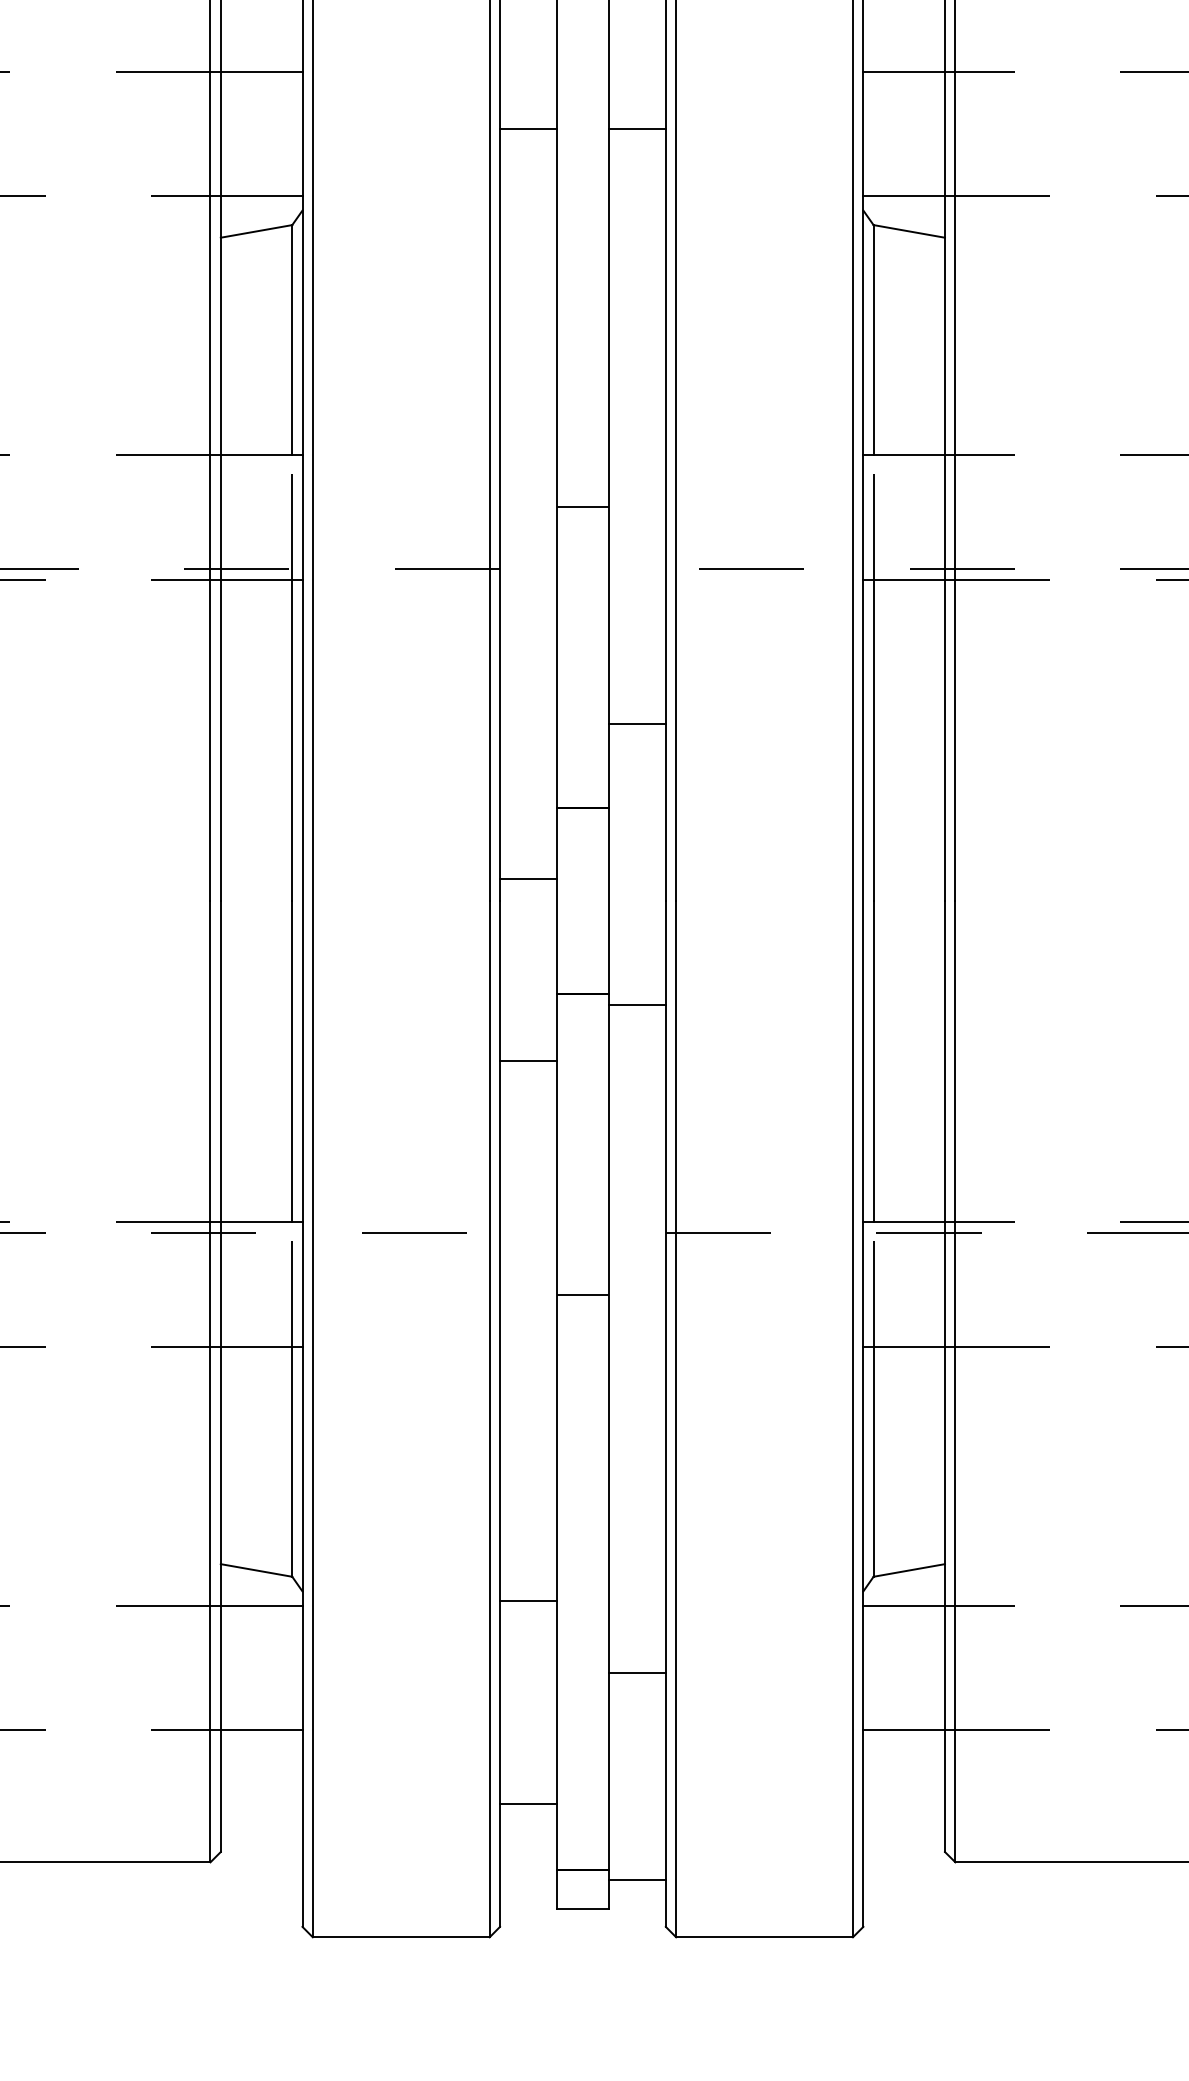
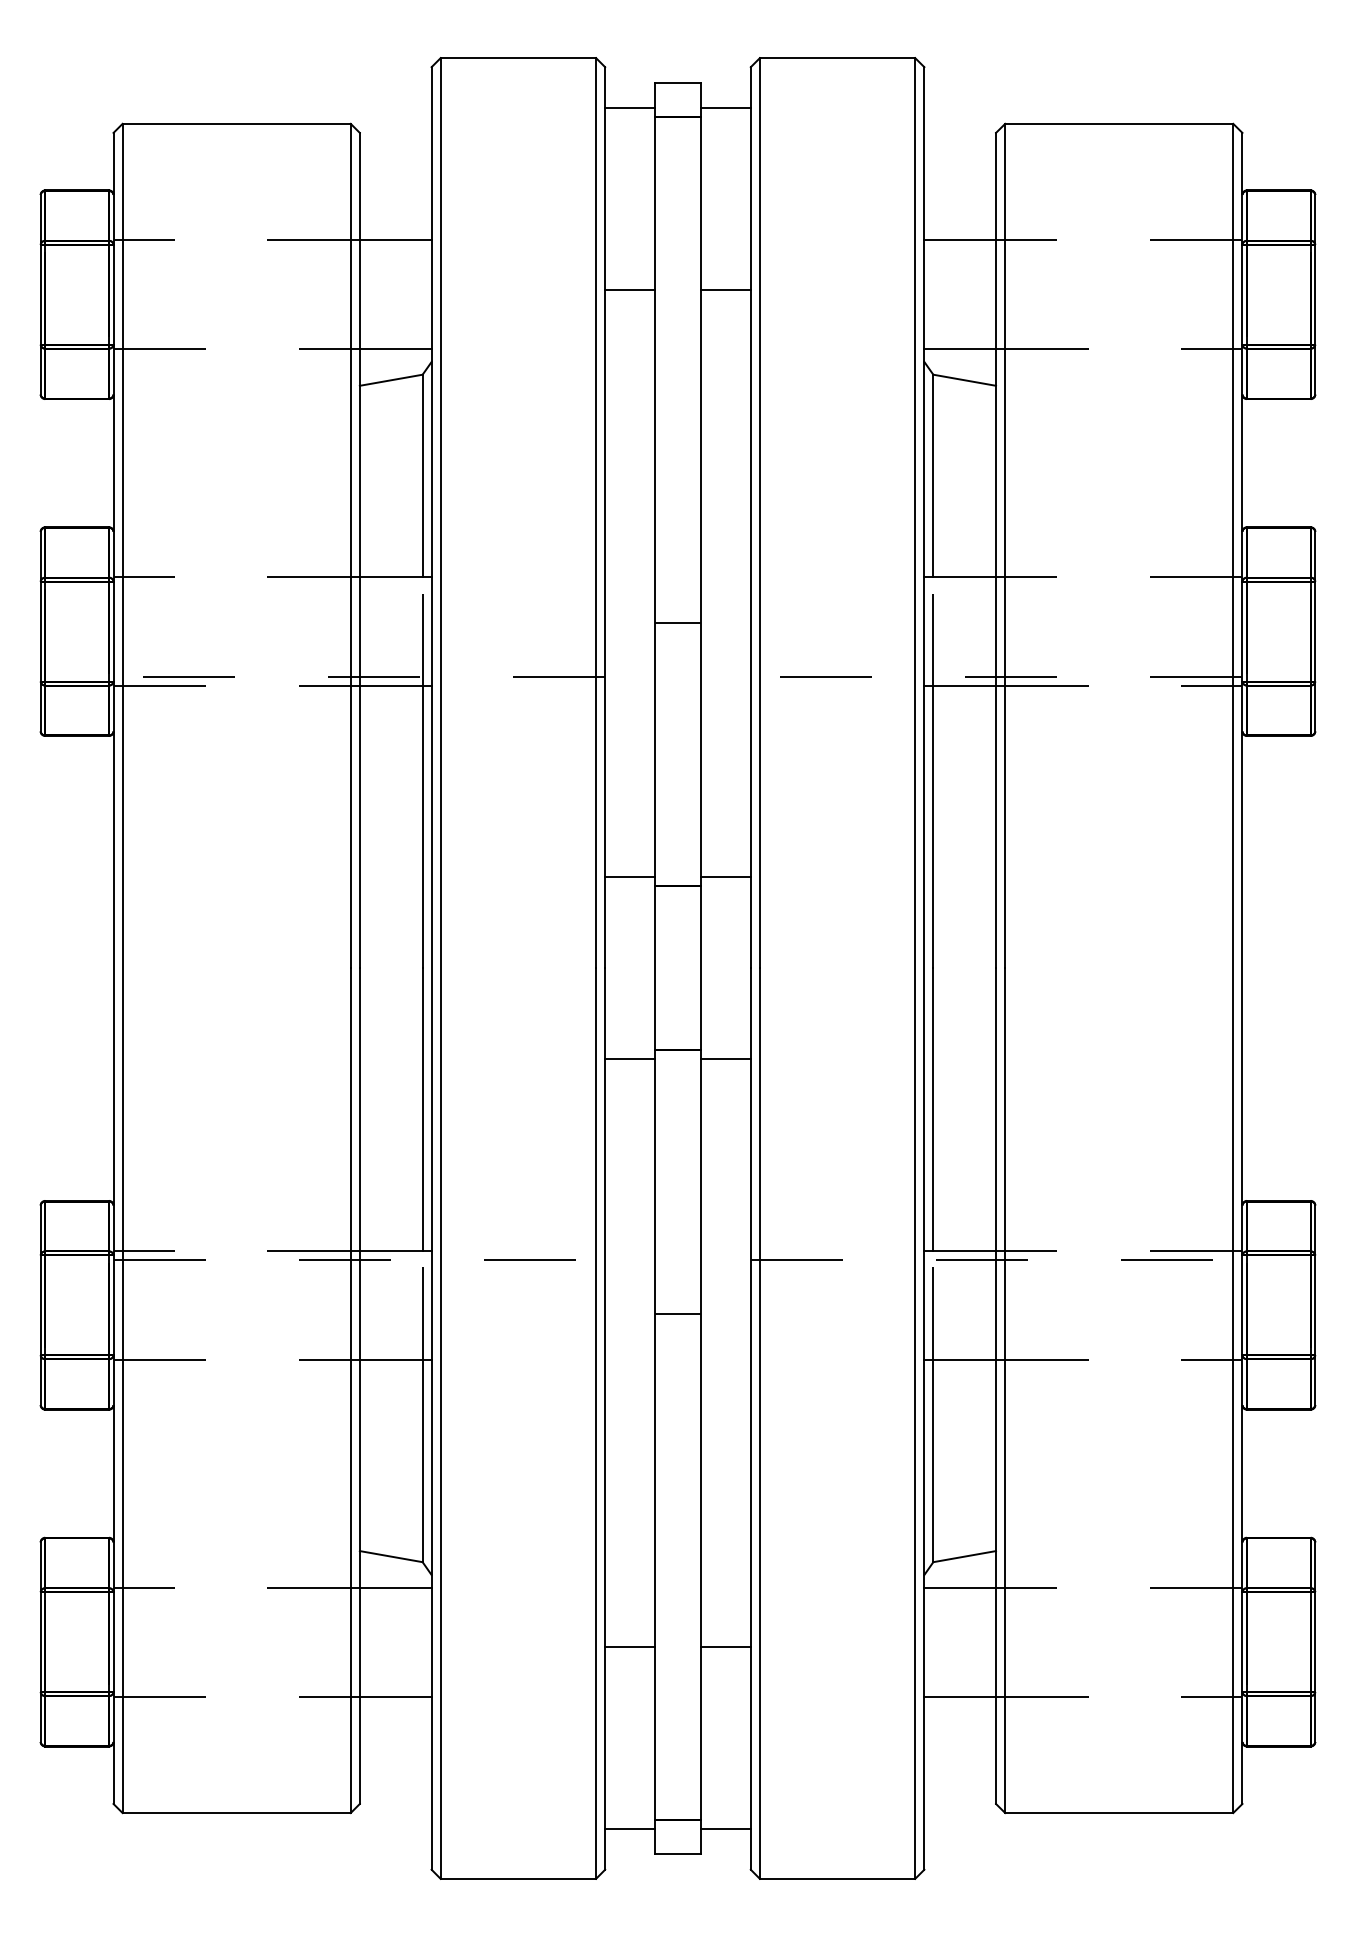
line: (637, 724) -> (725, 877), moved
line: (528, 879) -> (630, 877), moved
line: (528, 1061) -> (630, 1059), moved
line: (528, 1601) -> (630, 1646), moved
line: (528, 1803) -> (630, 1828), moved

